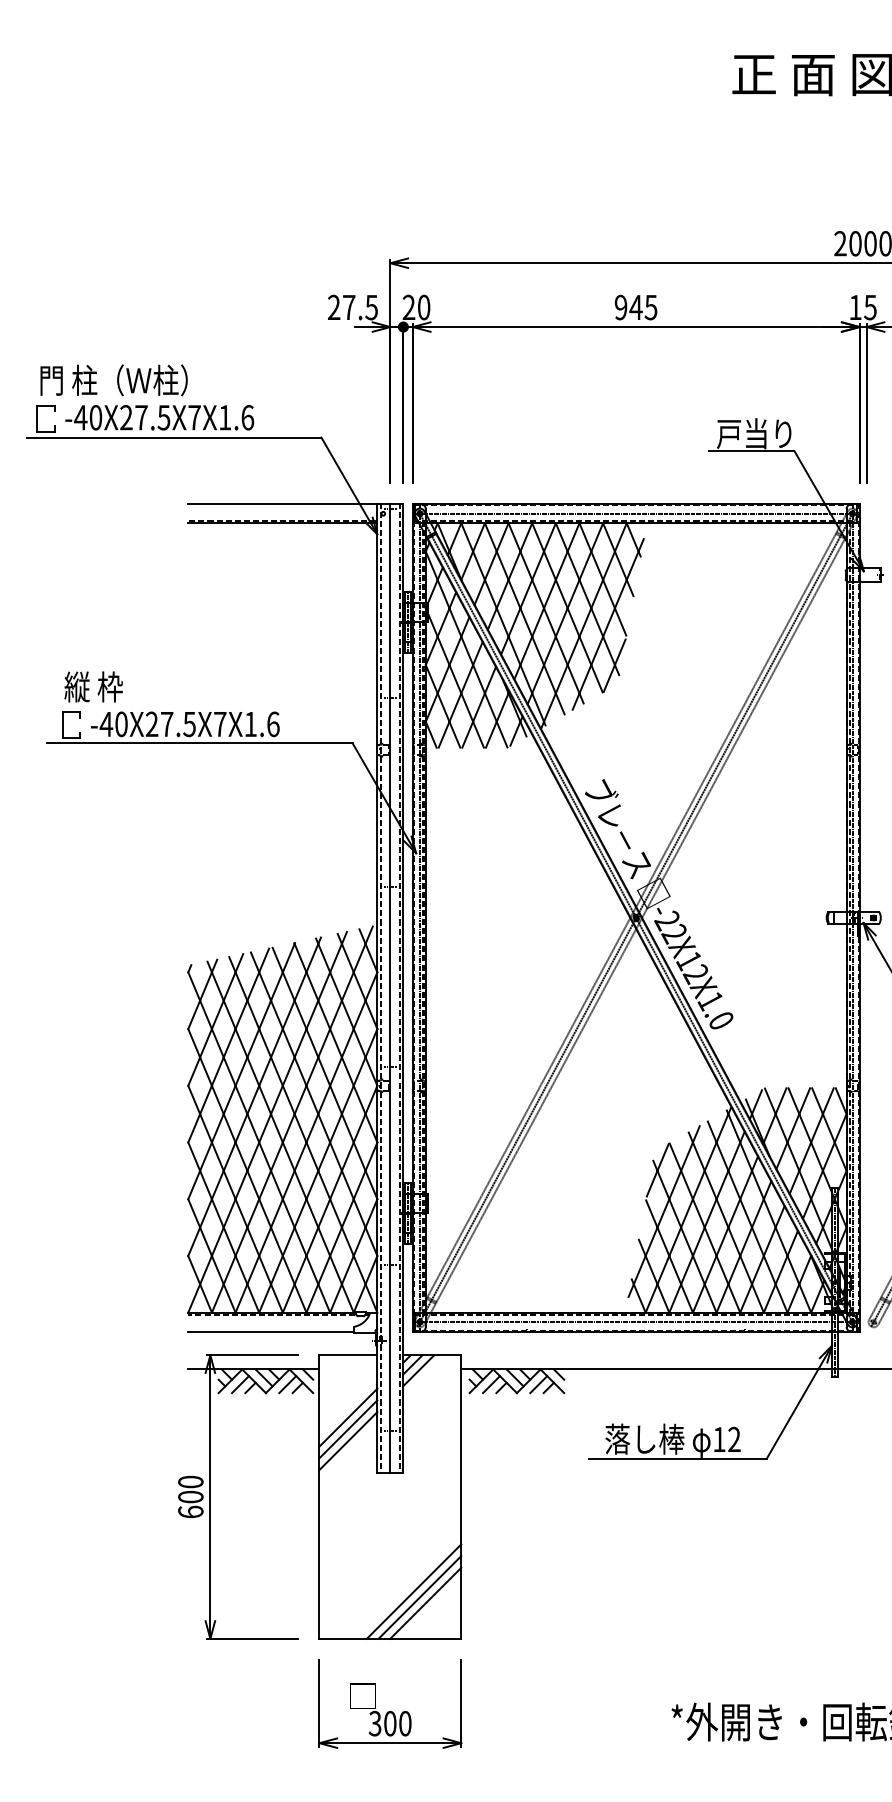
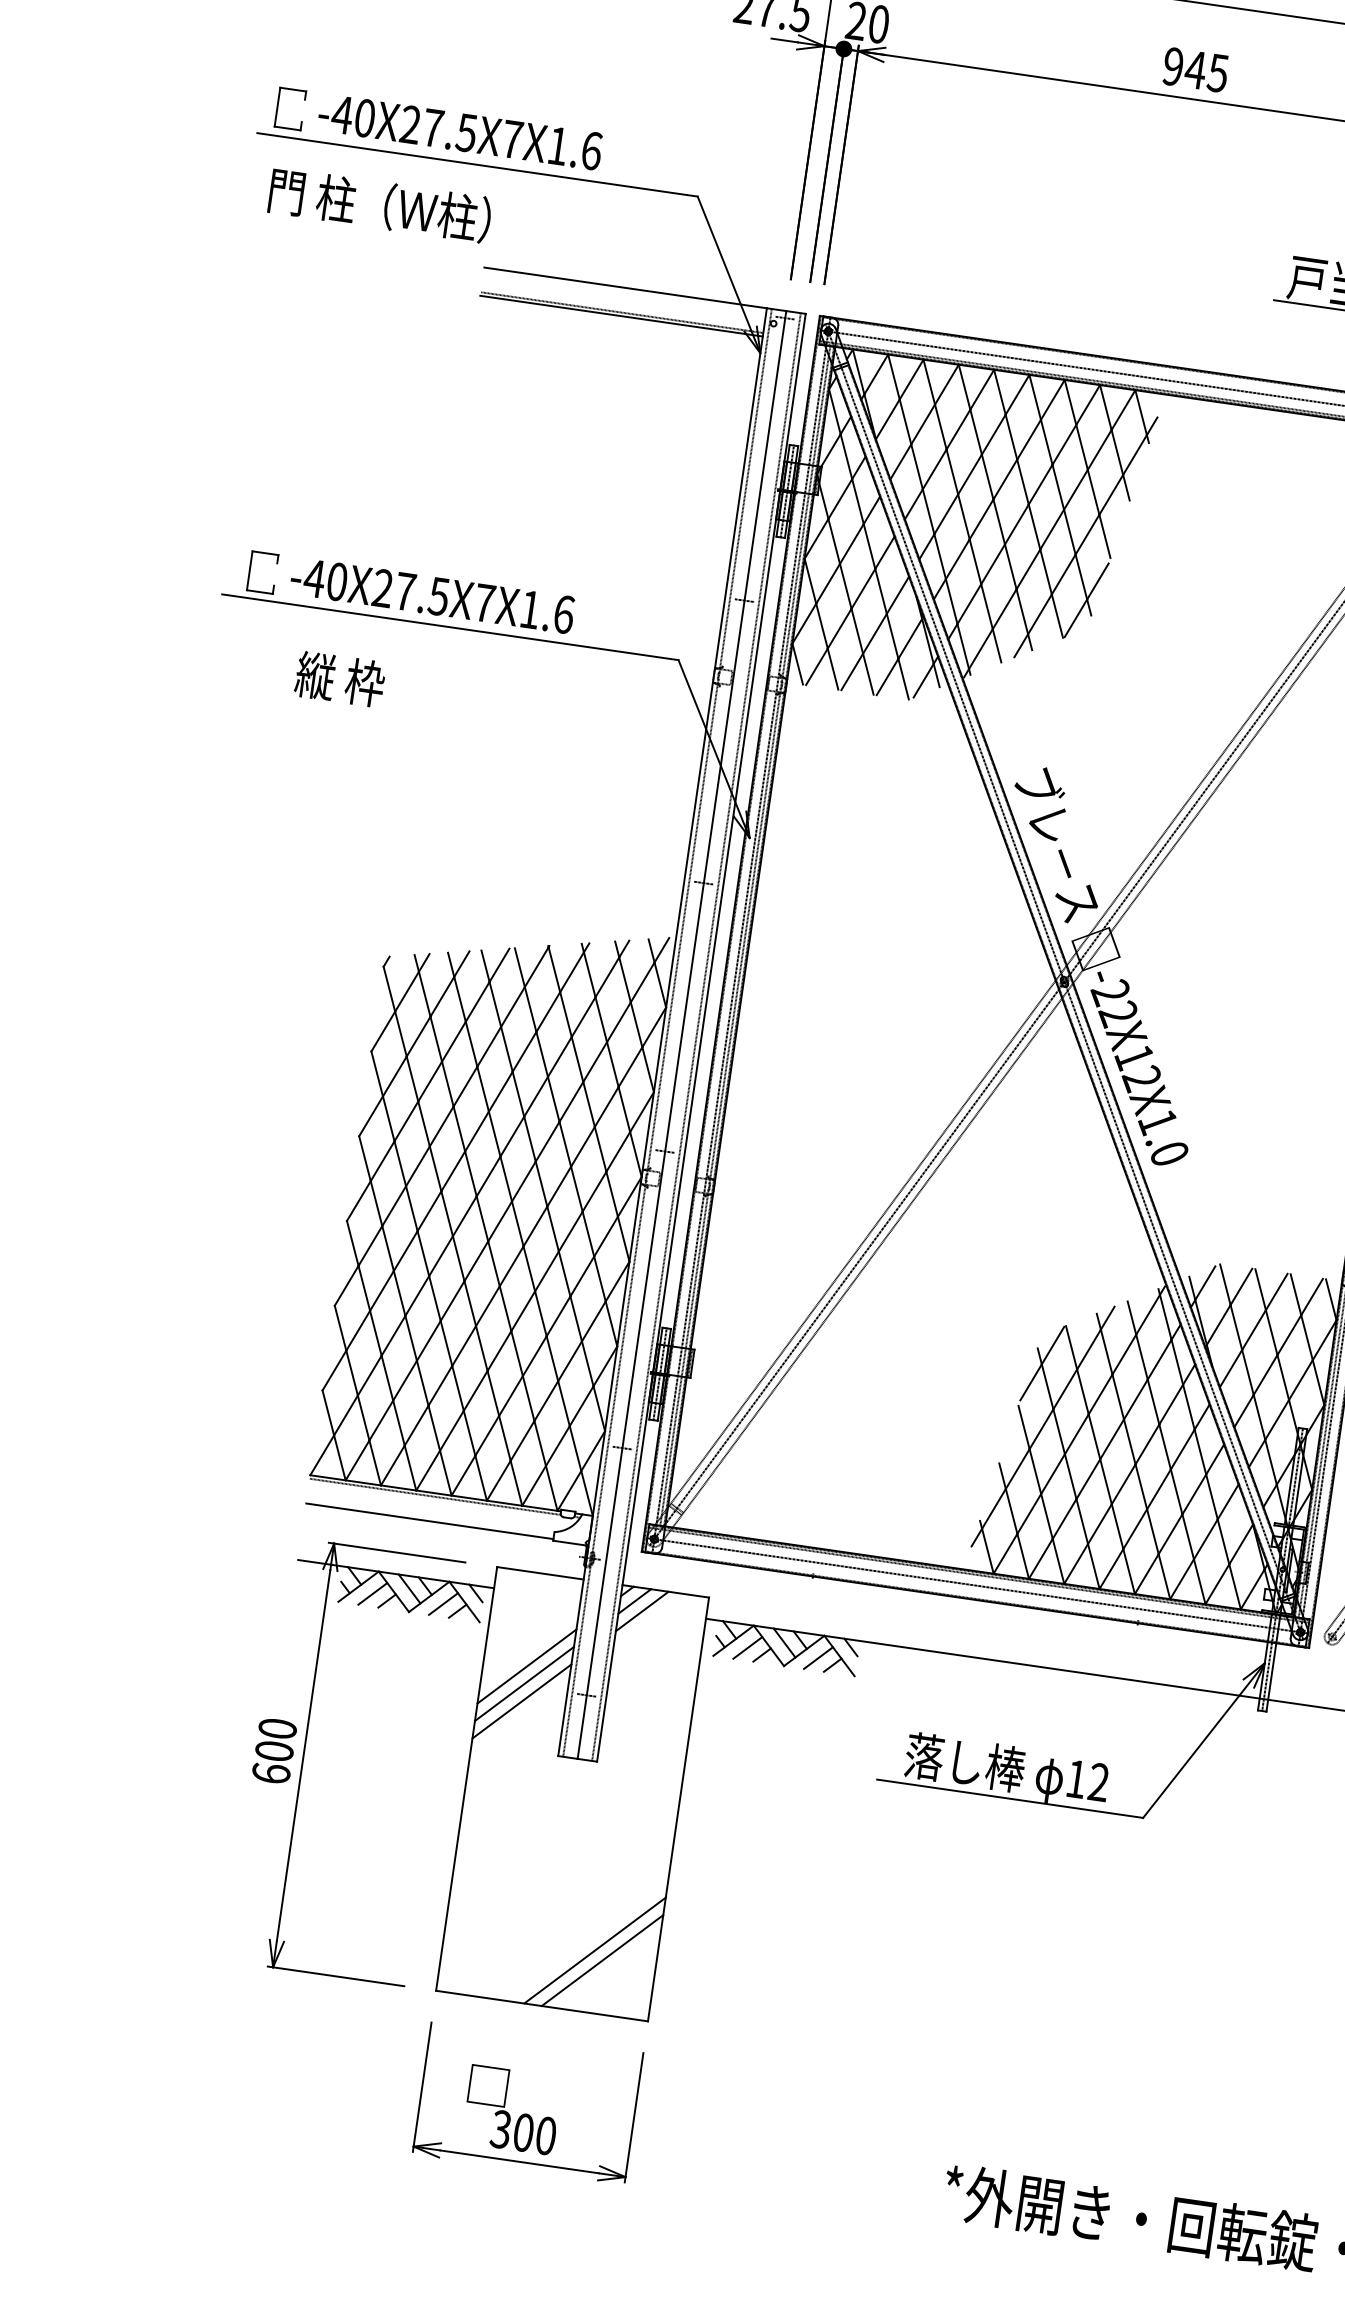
text: (113, 380) -> (379, 205), moved
text: (93, 686) -> (340, 678), moved
line: (413, 1591) -> (586, 1940), removed

